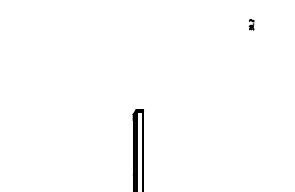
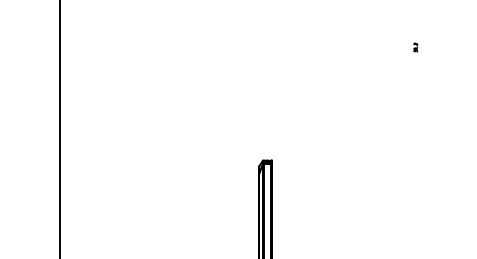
part: (251, 24) -> (415, 47), size x0.62

